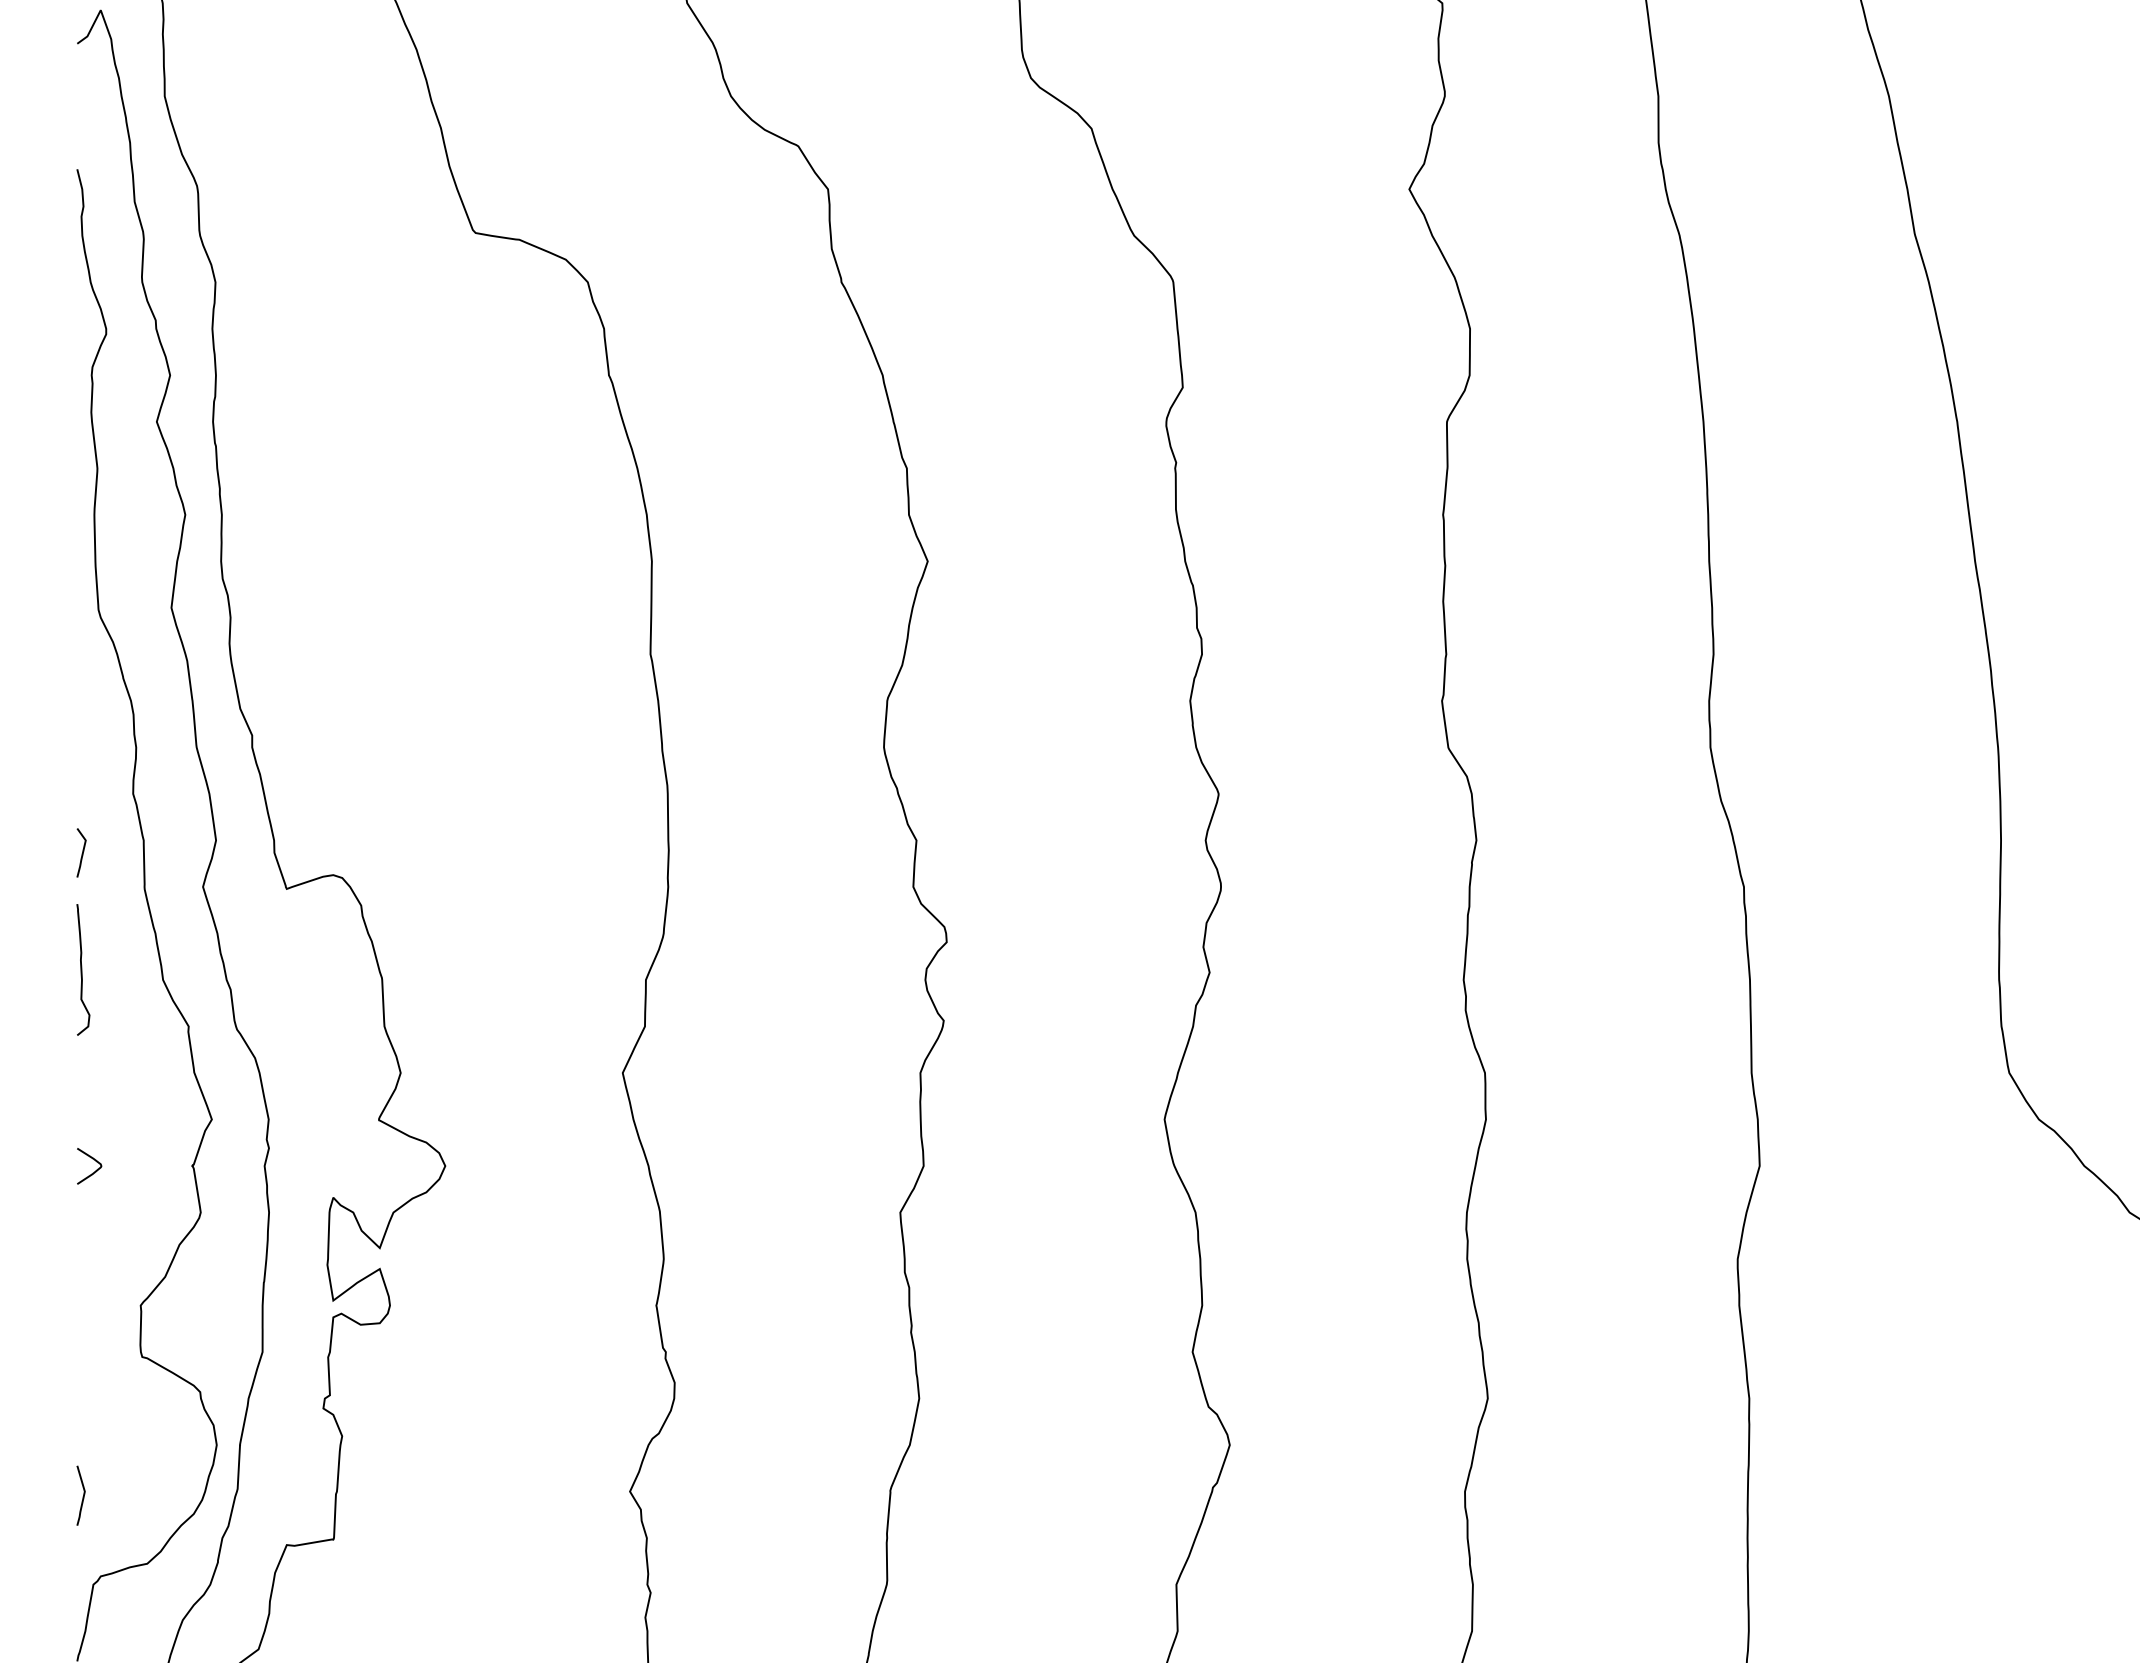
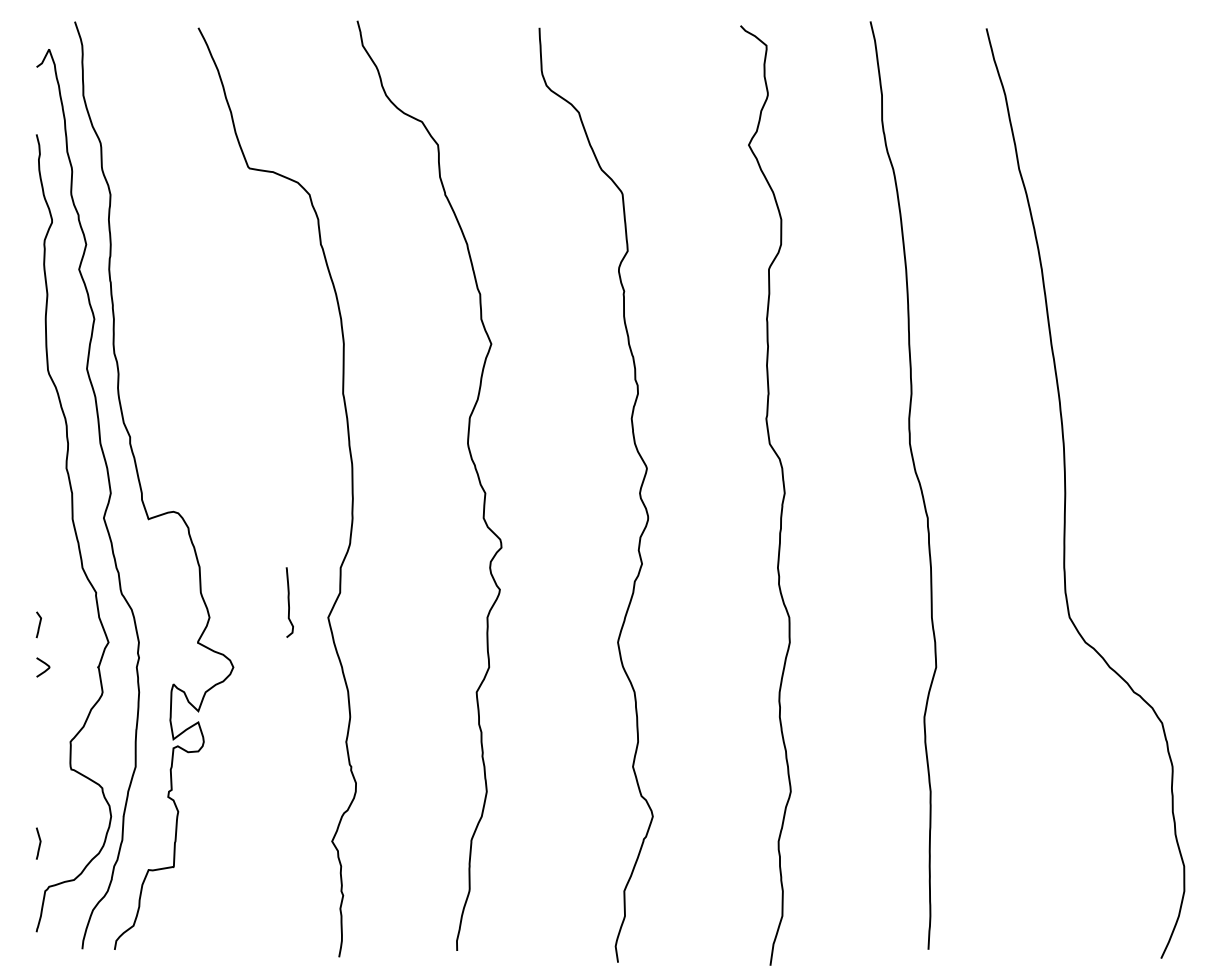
line: (80, 852) -> (38, 624), moved
curve: (82, 969) -> (289, 602), moved

